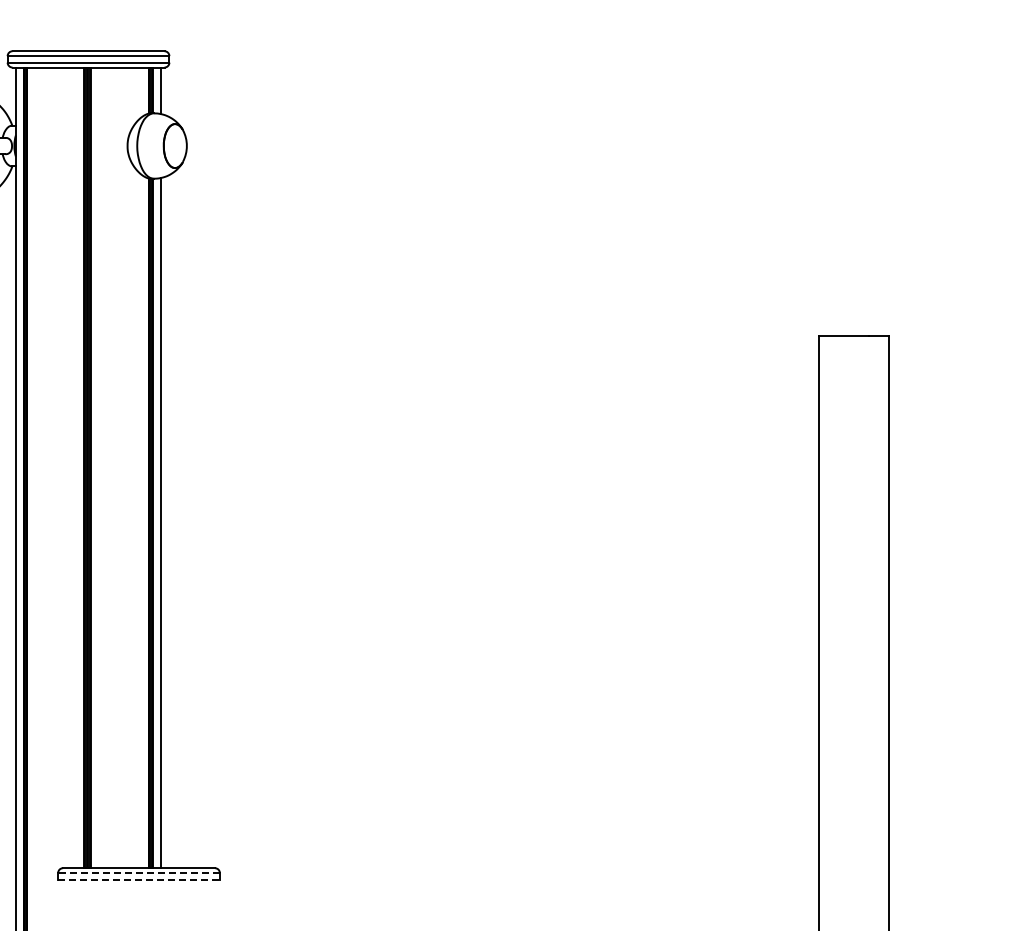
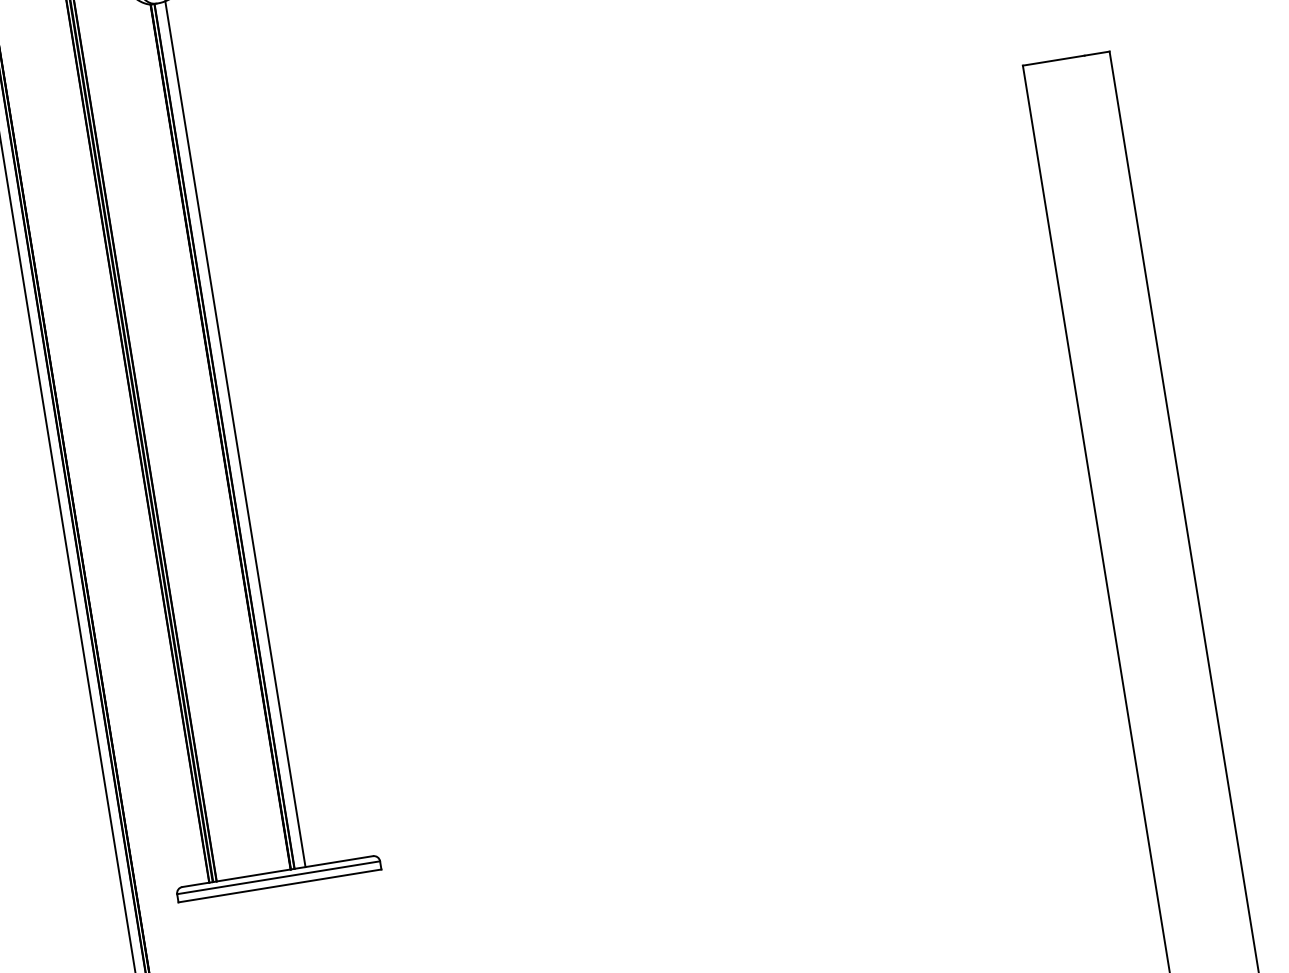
line: (139, 873) -> (279, 878), dashed -> solid
line: (139, 879) -> (280, 885), dashed -> solid

